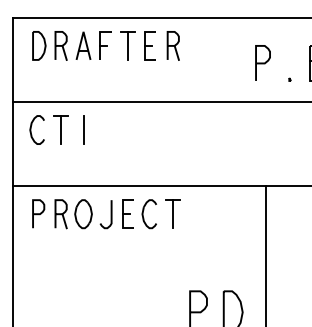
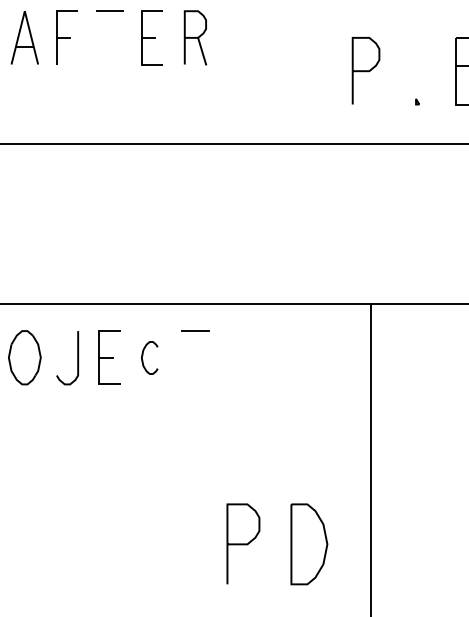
line: (128, 45) -> (110, 37), removed
line: (83, 130) -> (24, 198), removed
part: (148, 214) -> (148, 358), size x0.6
line: (173, 214) -> (195, 358), removed

